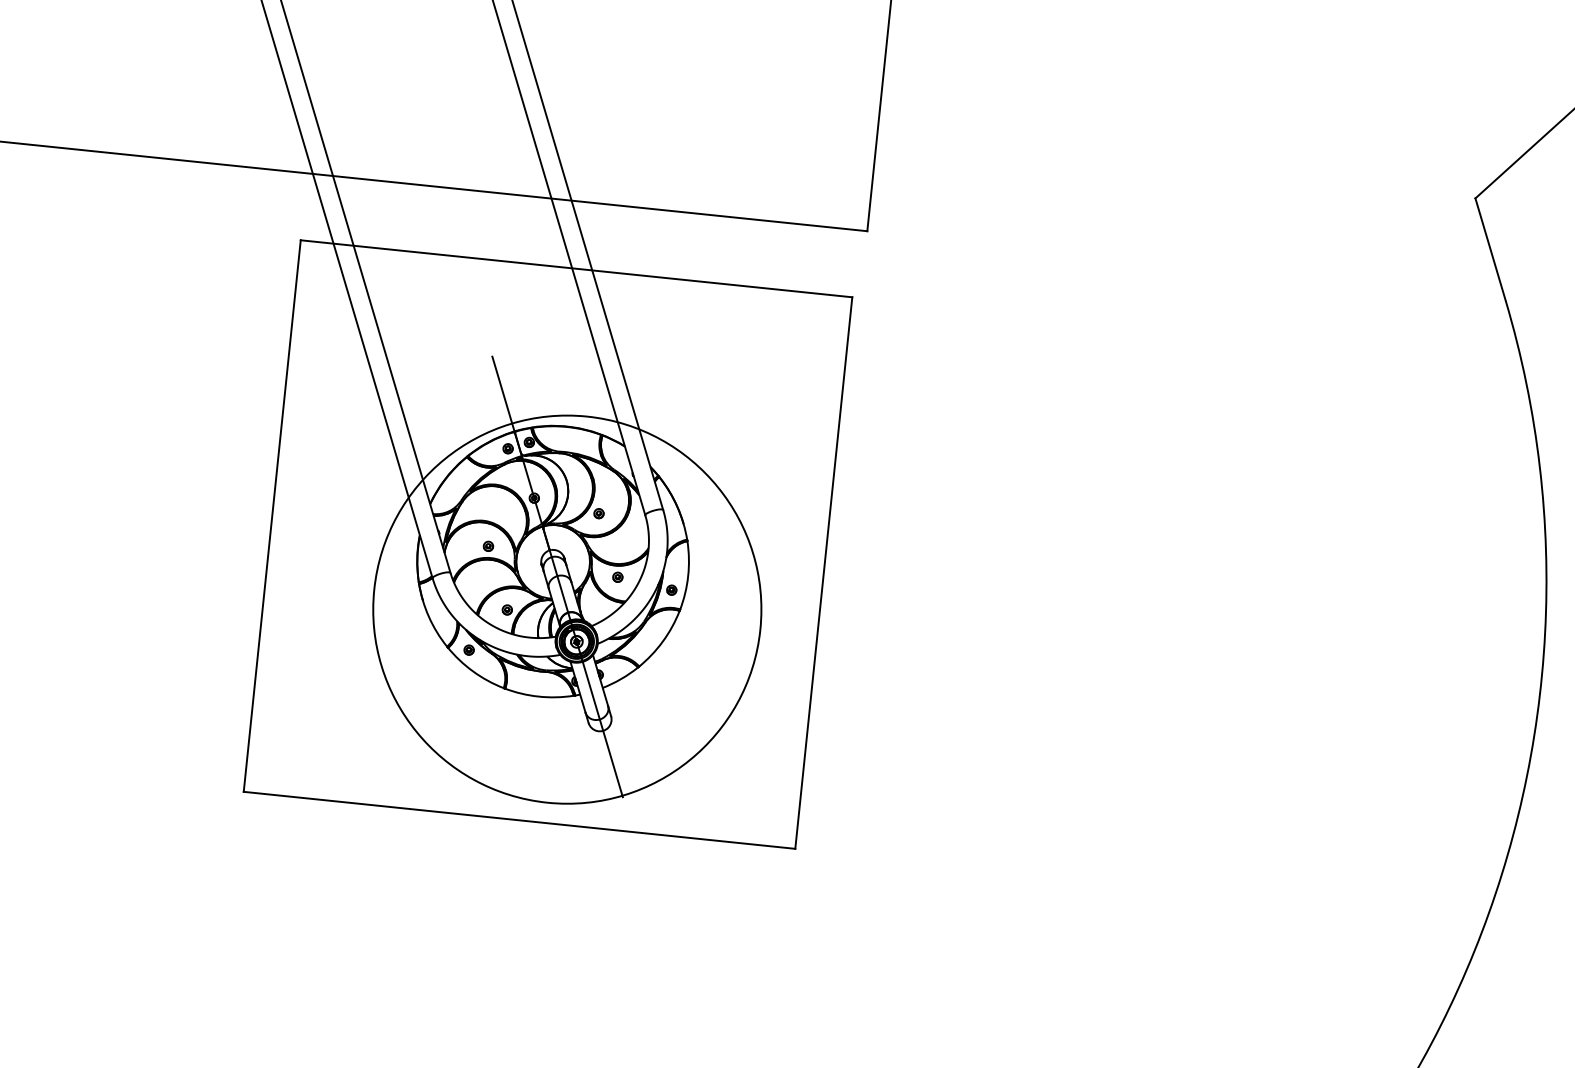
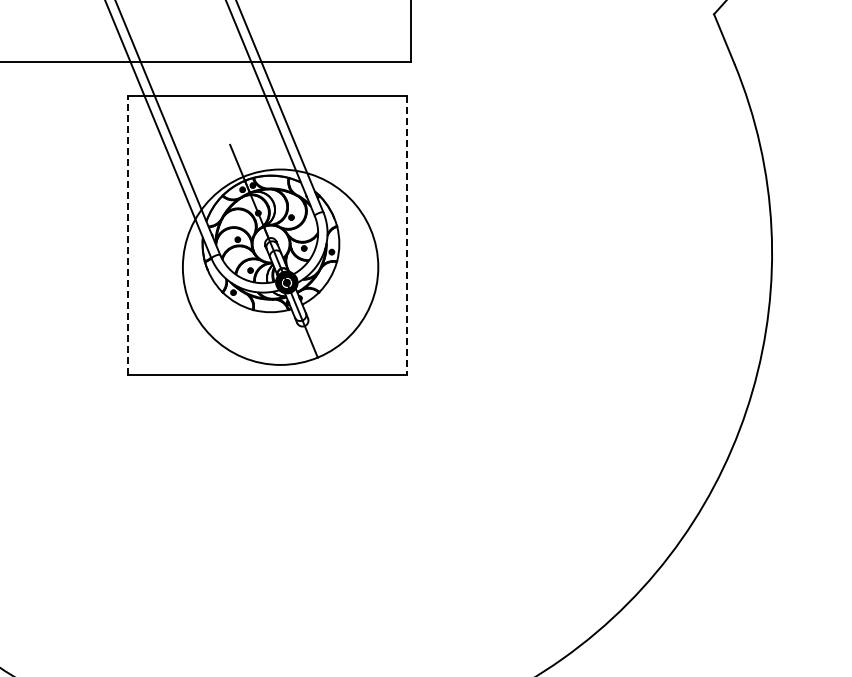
line: (271, 515) -> (127, 235), solid -> dashed
line: (824, 572) -> (407, 235), solid -> dashed

